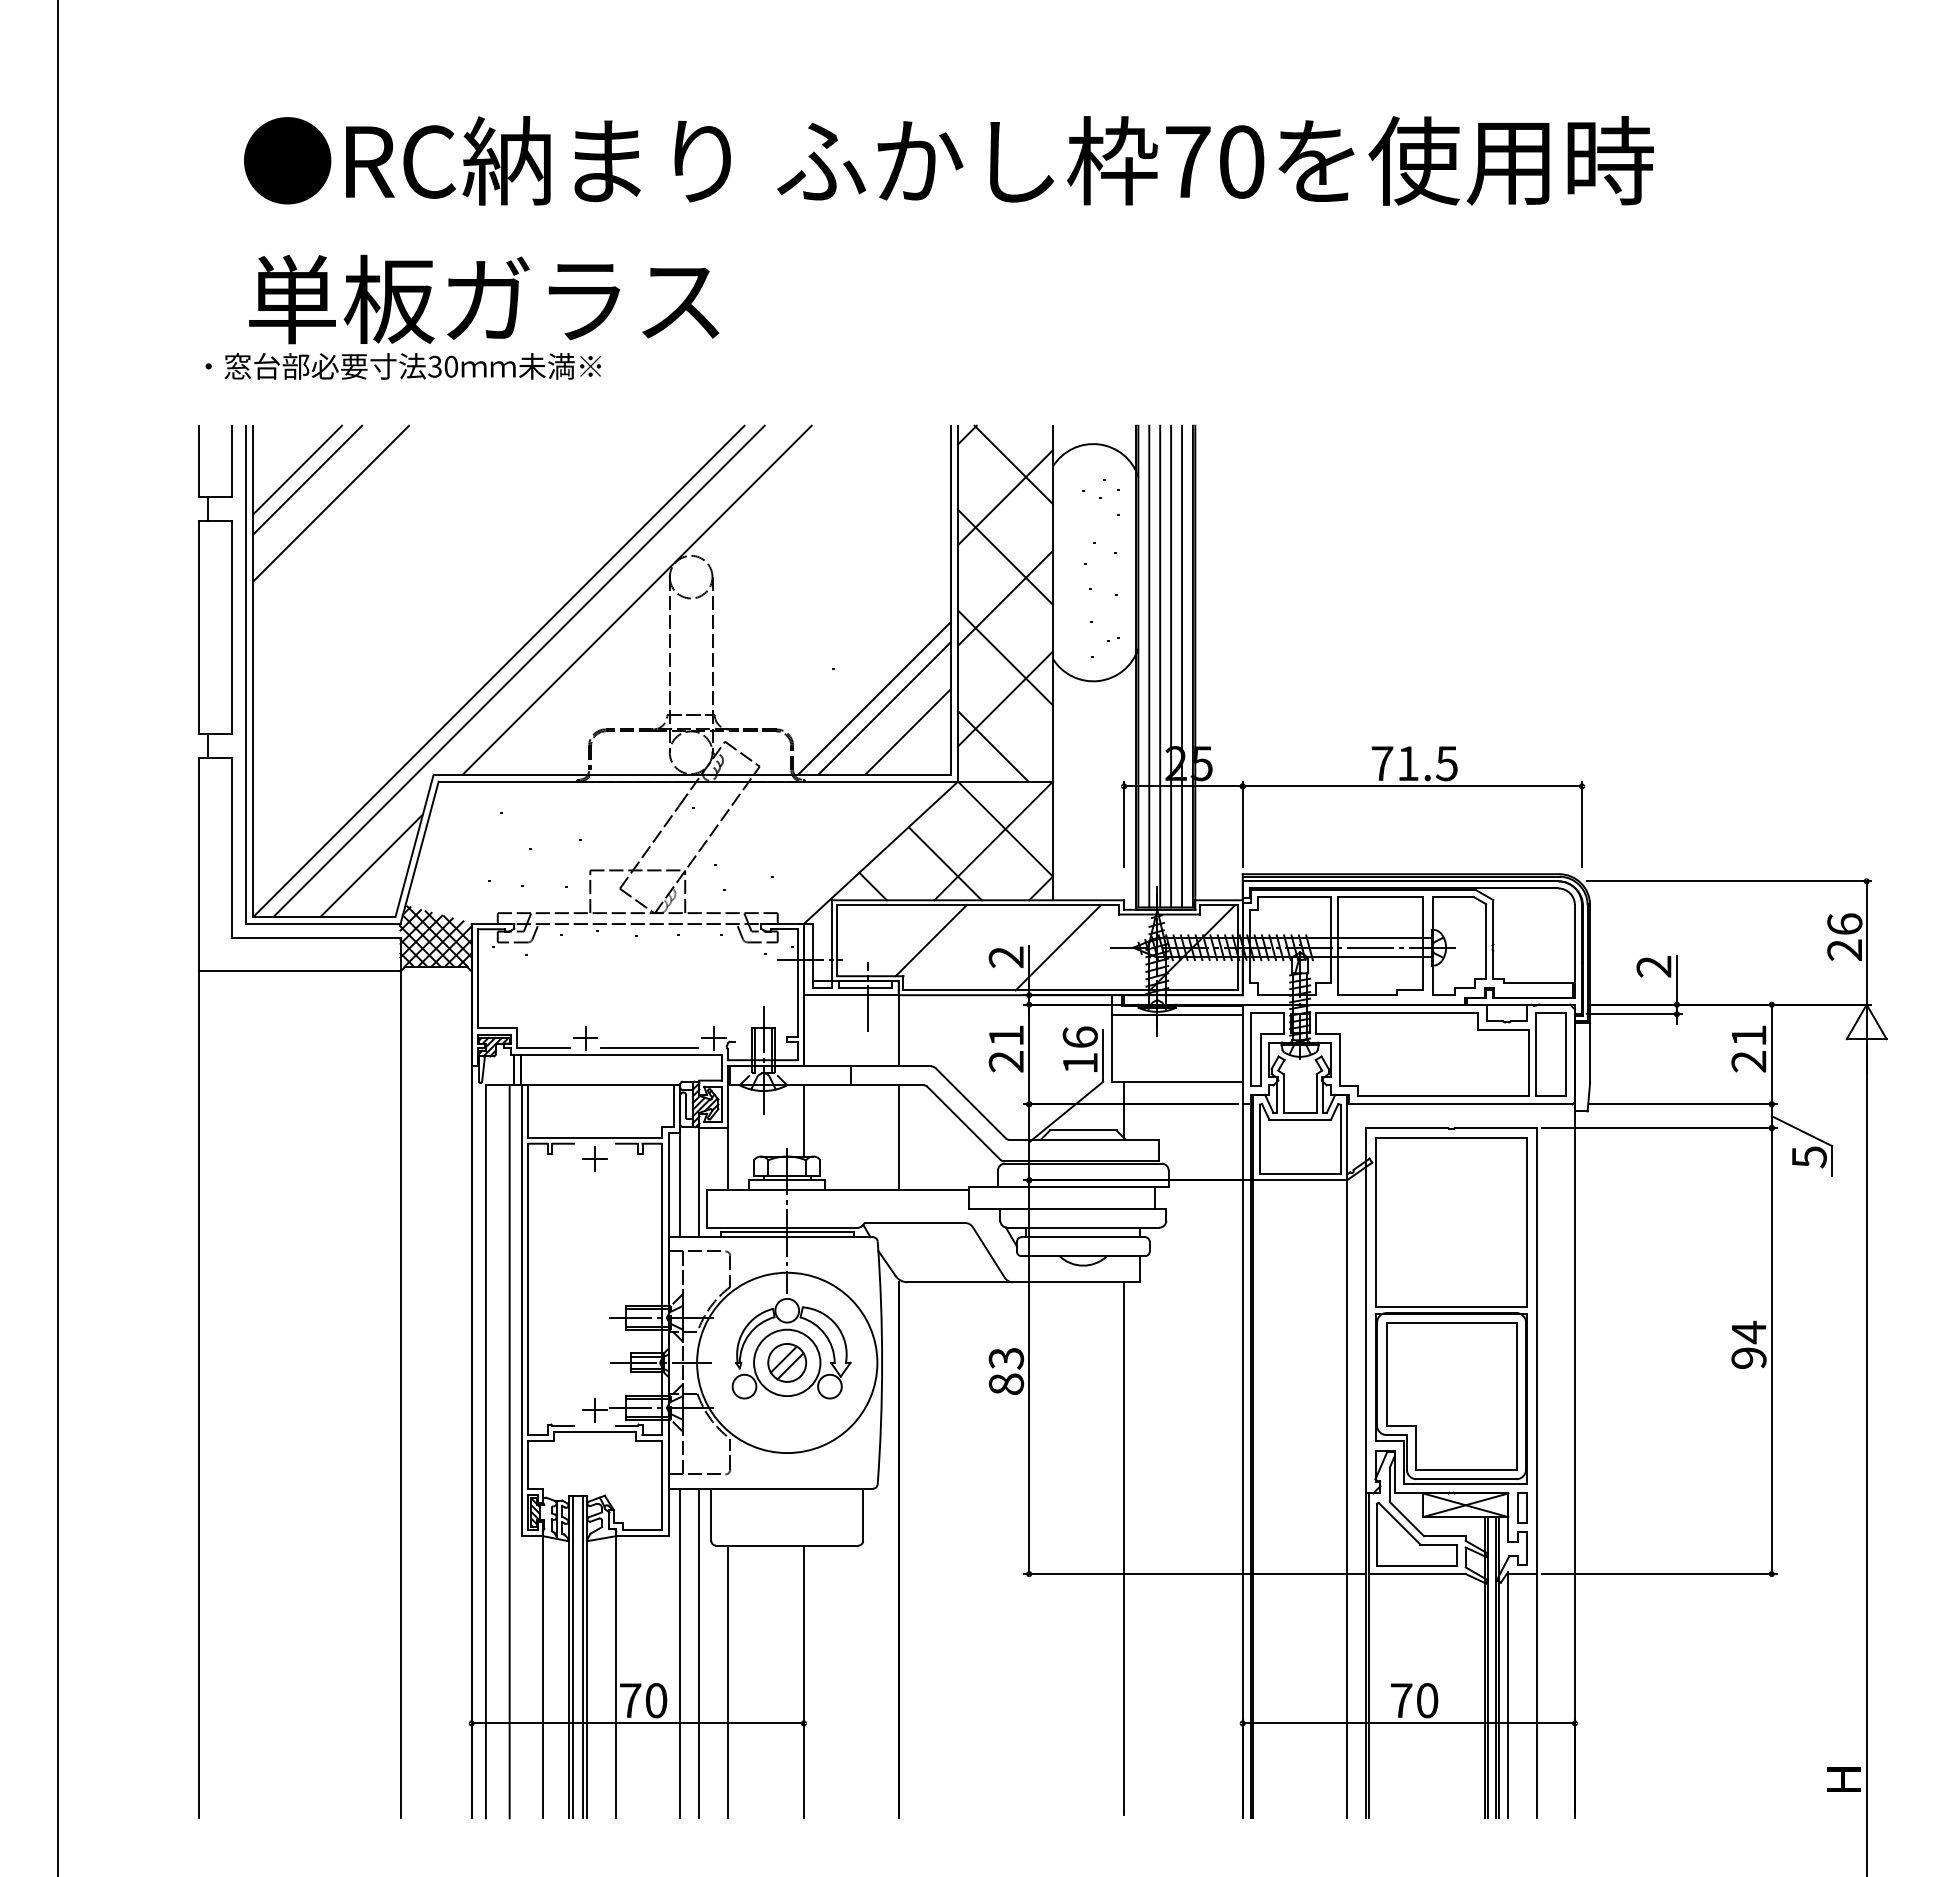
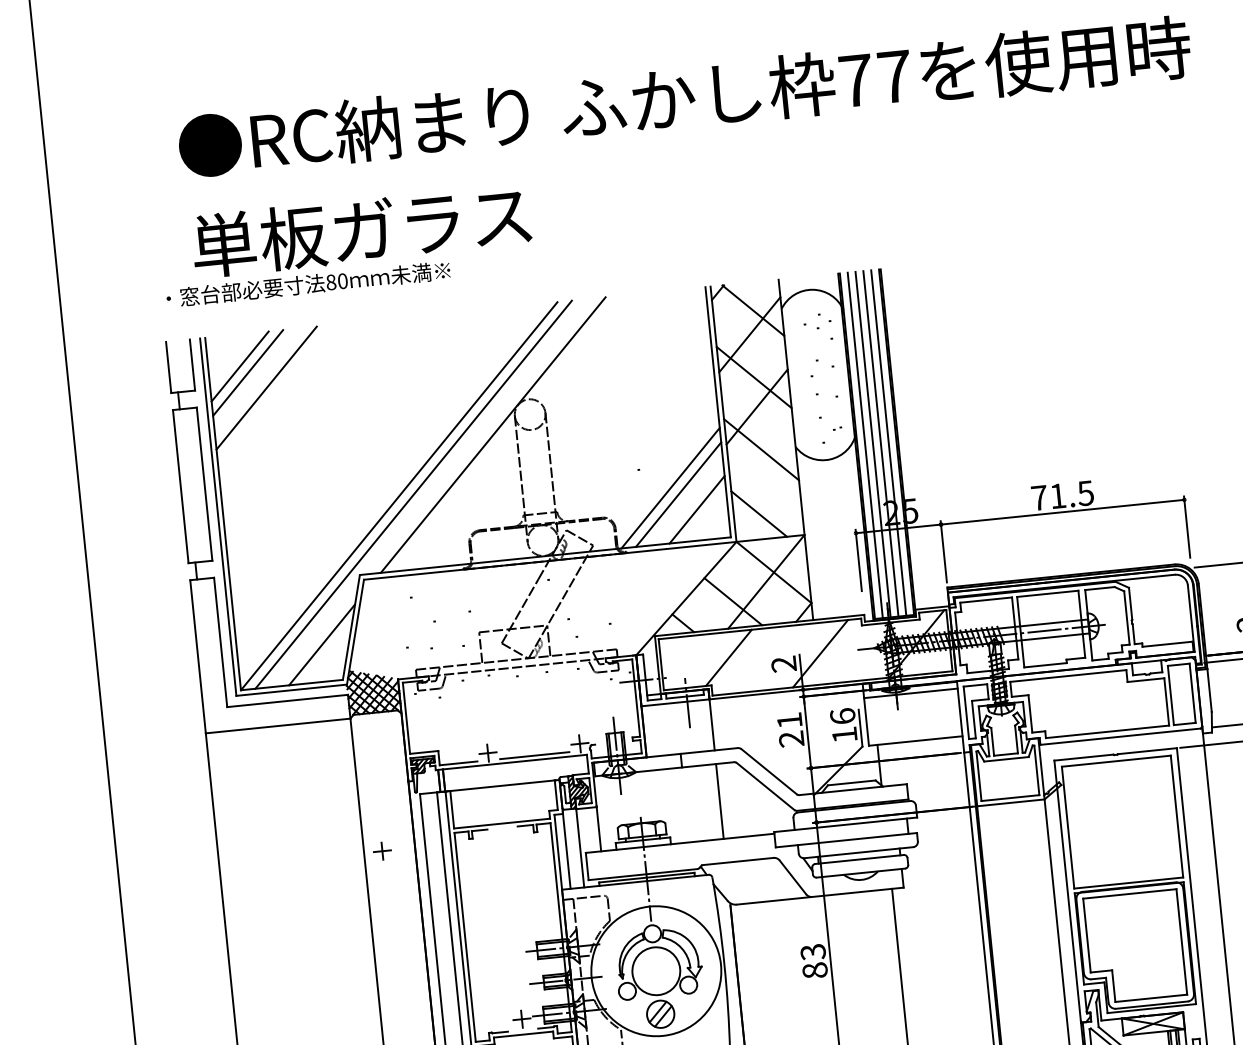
text: (1242, 161) -> (895, 76), 70 -> 77
text: (434, 366) -> (330, 282), 30 -> 80
line: (1005, 698) -> (764, 478), removed
line: (803, 1120) -> (650, 796), removed
part: (594, 1158) -> (382, 850), moved
part: (787, 1362) -> (660, 1013), moved
part: (1522, 1507) -> (1194, 1021), removed

